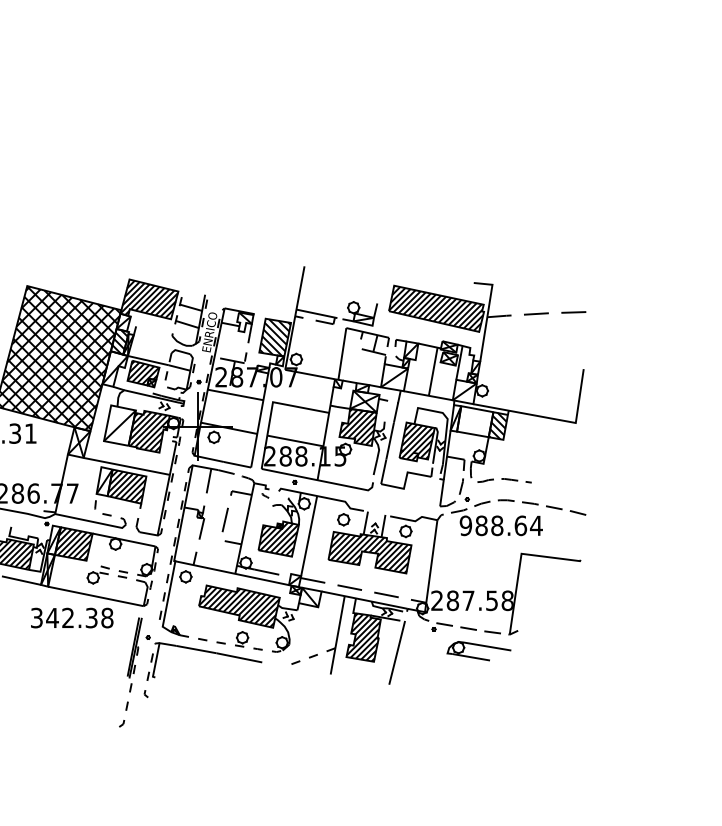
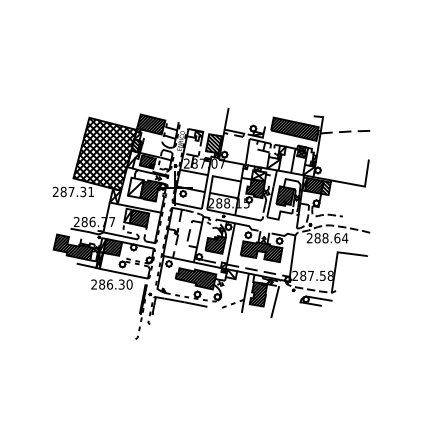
hatch: (475, 420) -> (314, 185), added
text: (465, 526) -> (309, 238), 988.64 -> 288.64
text: (71, 617) -> (111, 284), 342.38 -> 286.30

